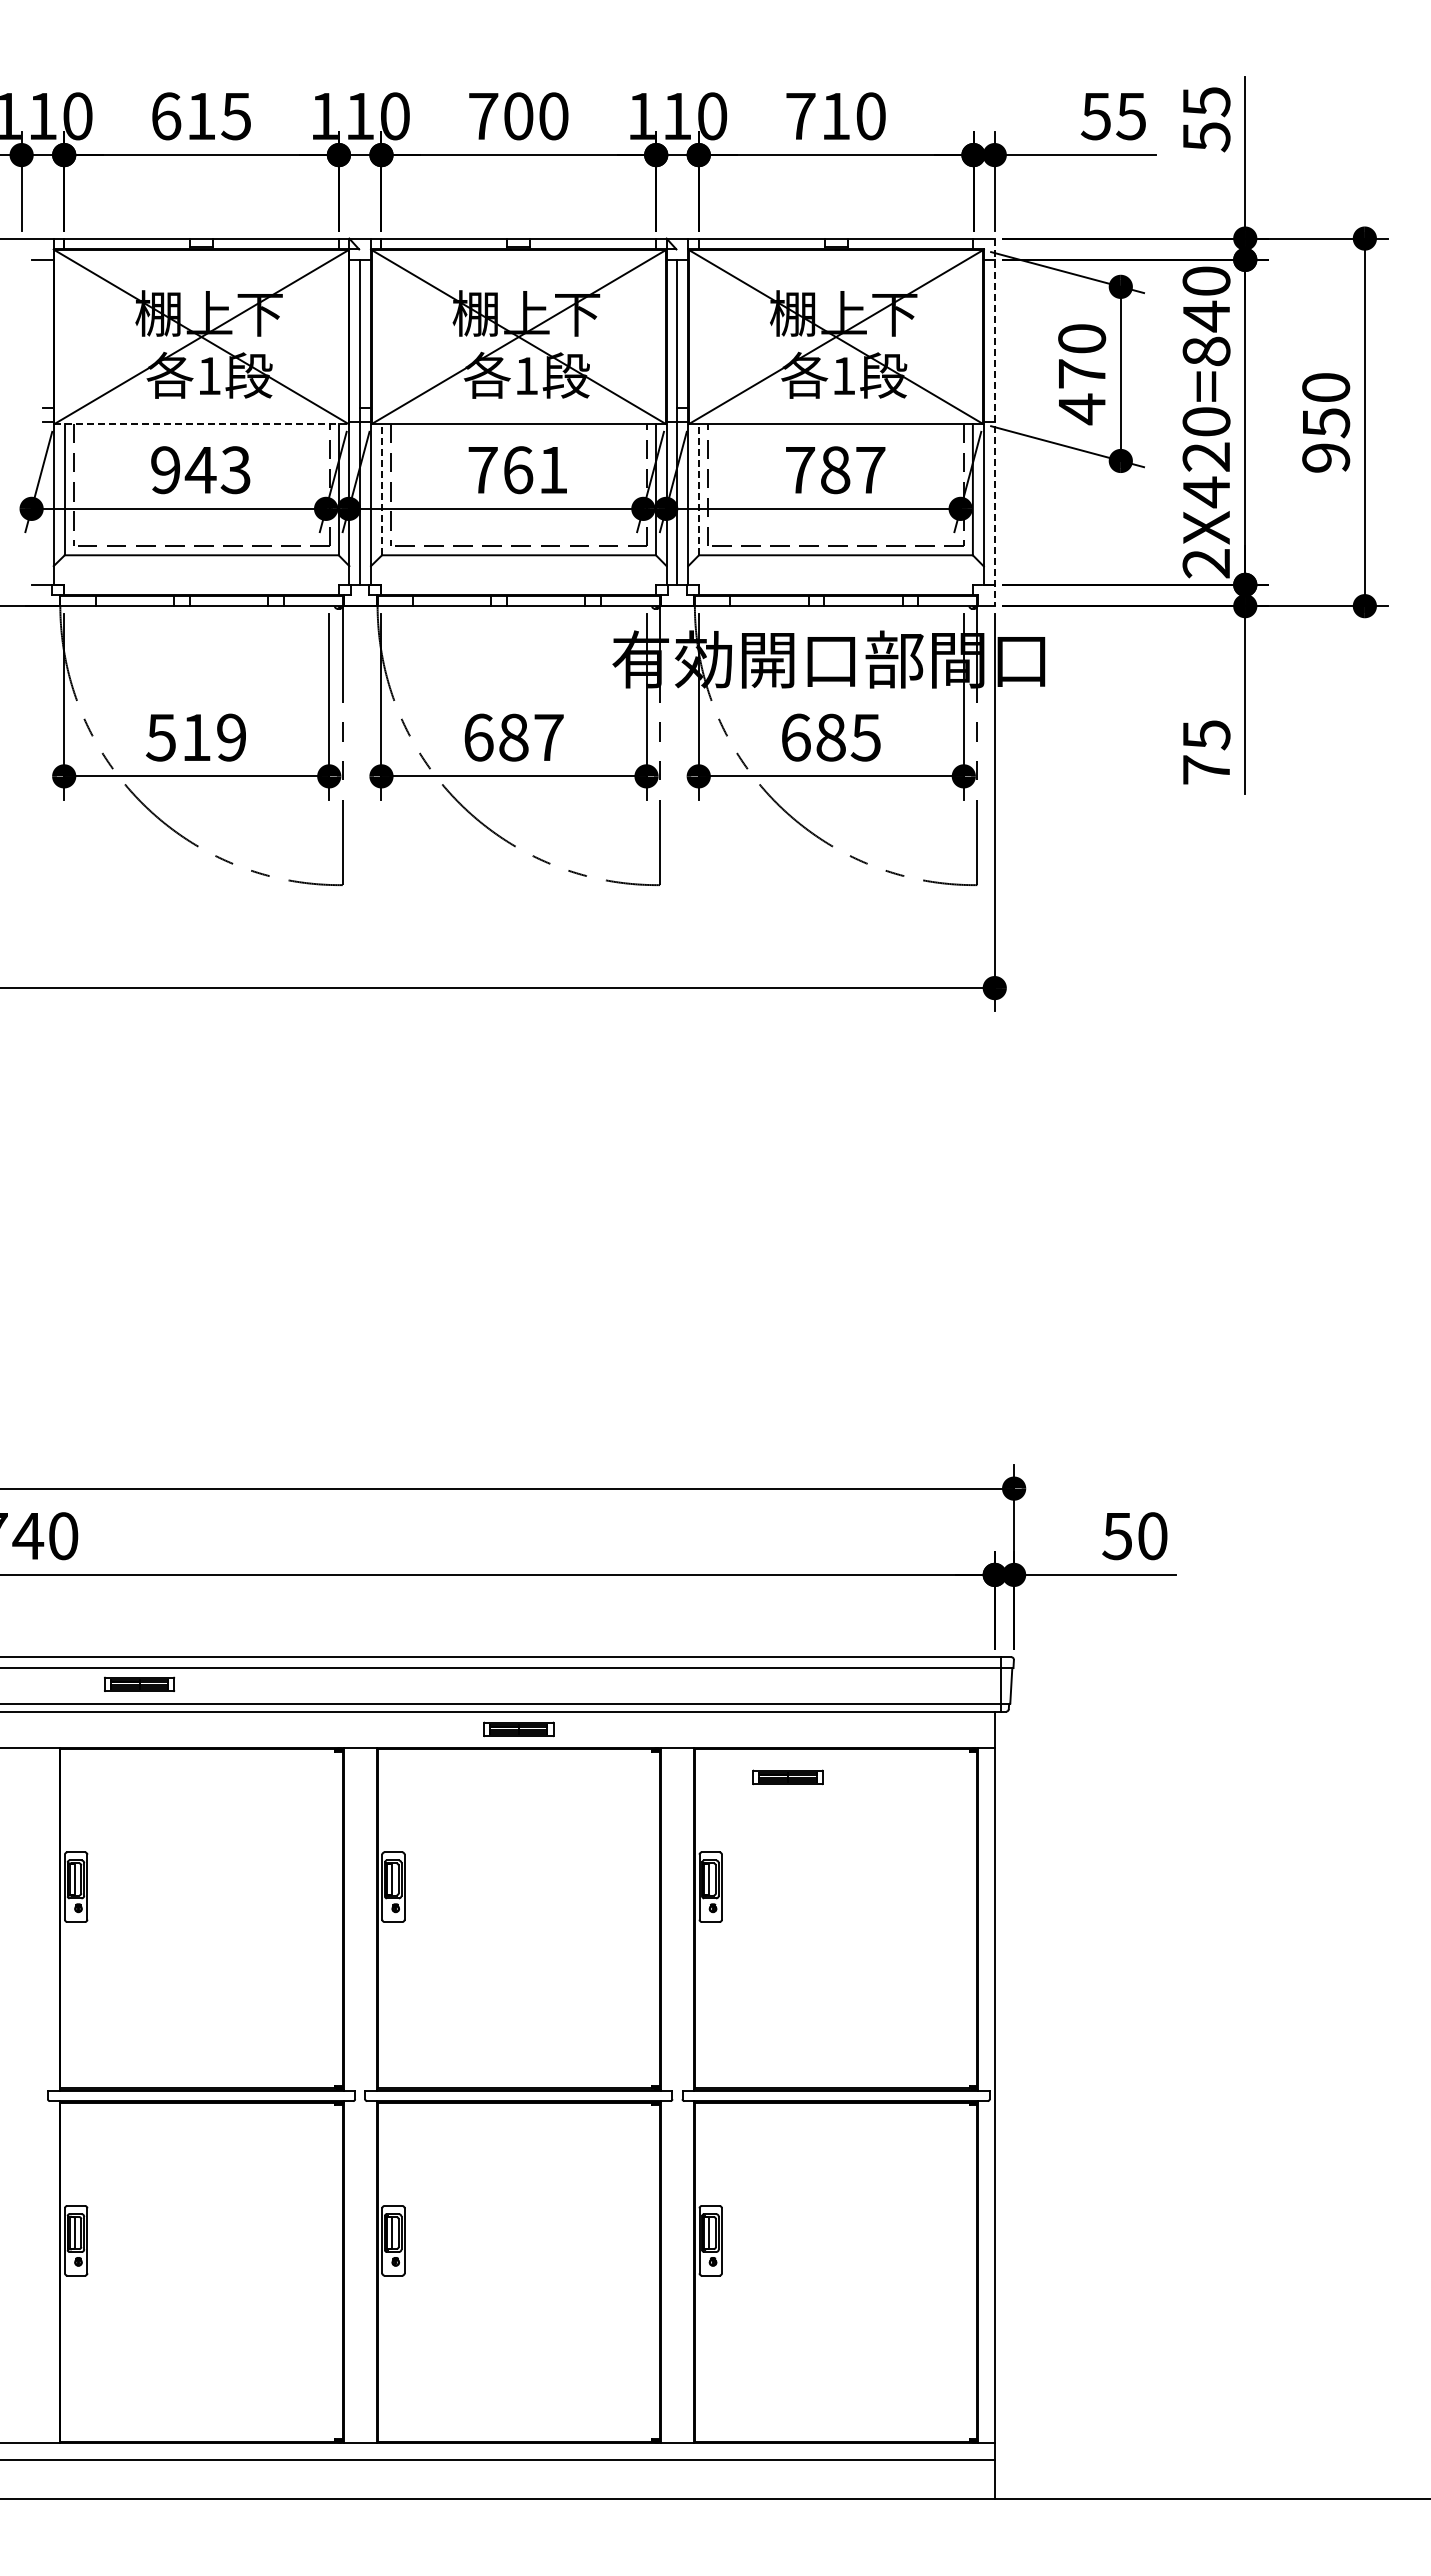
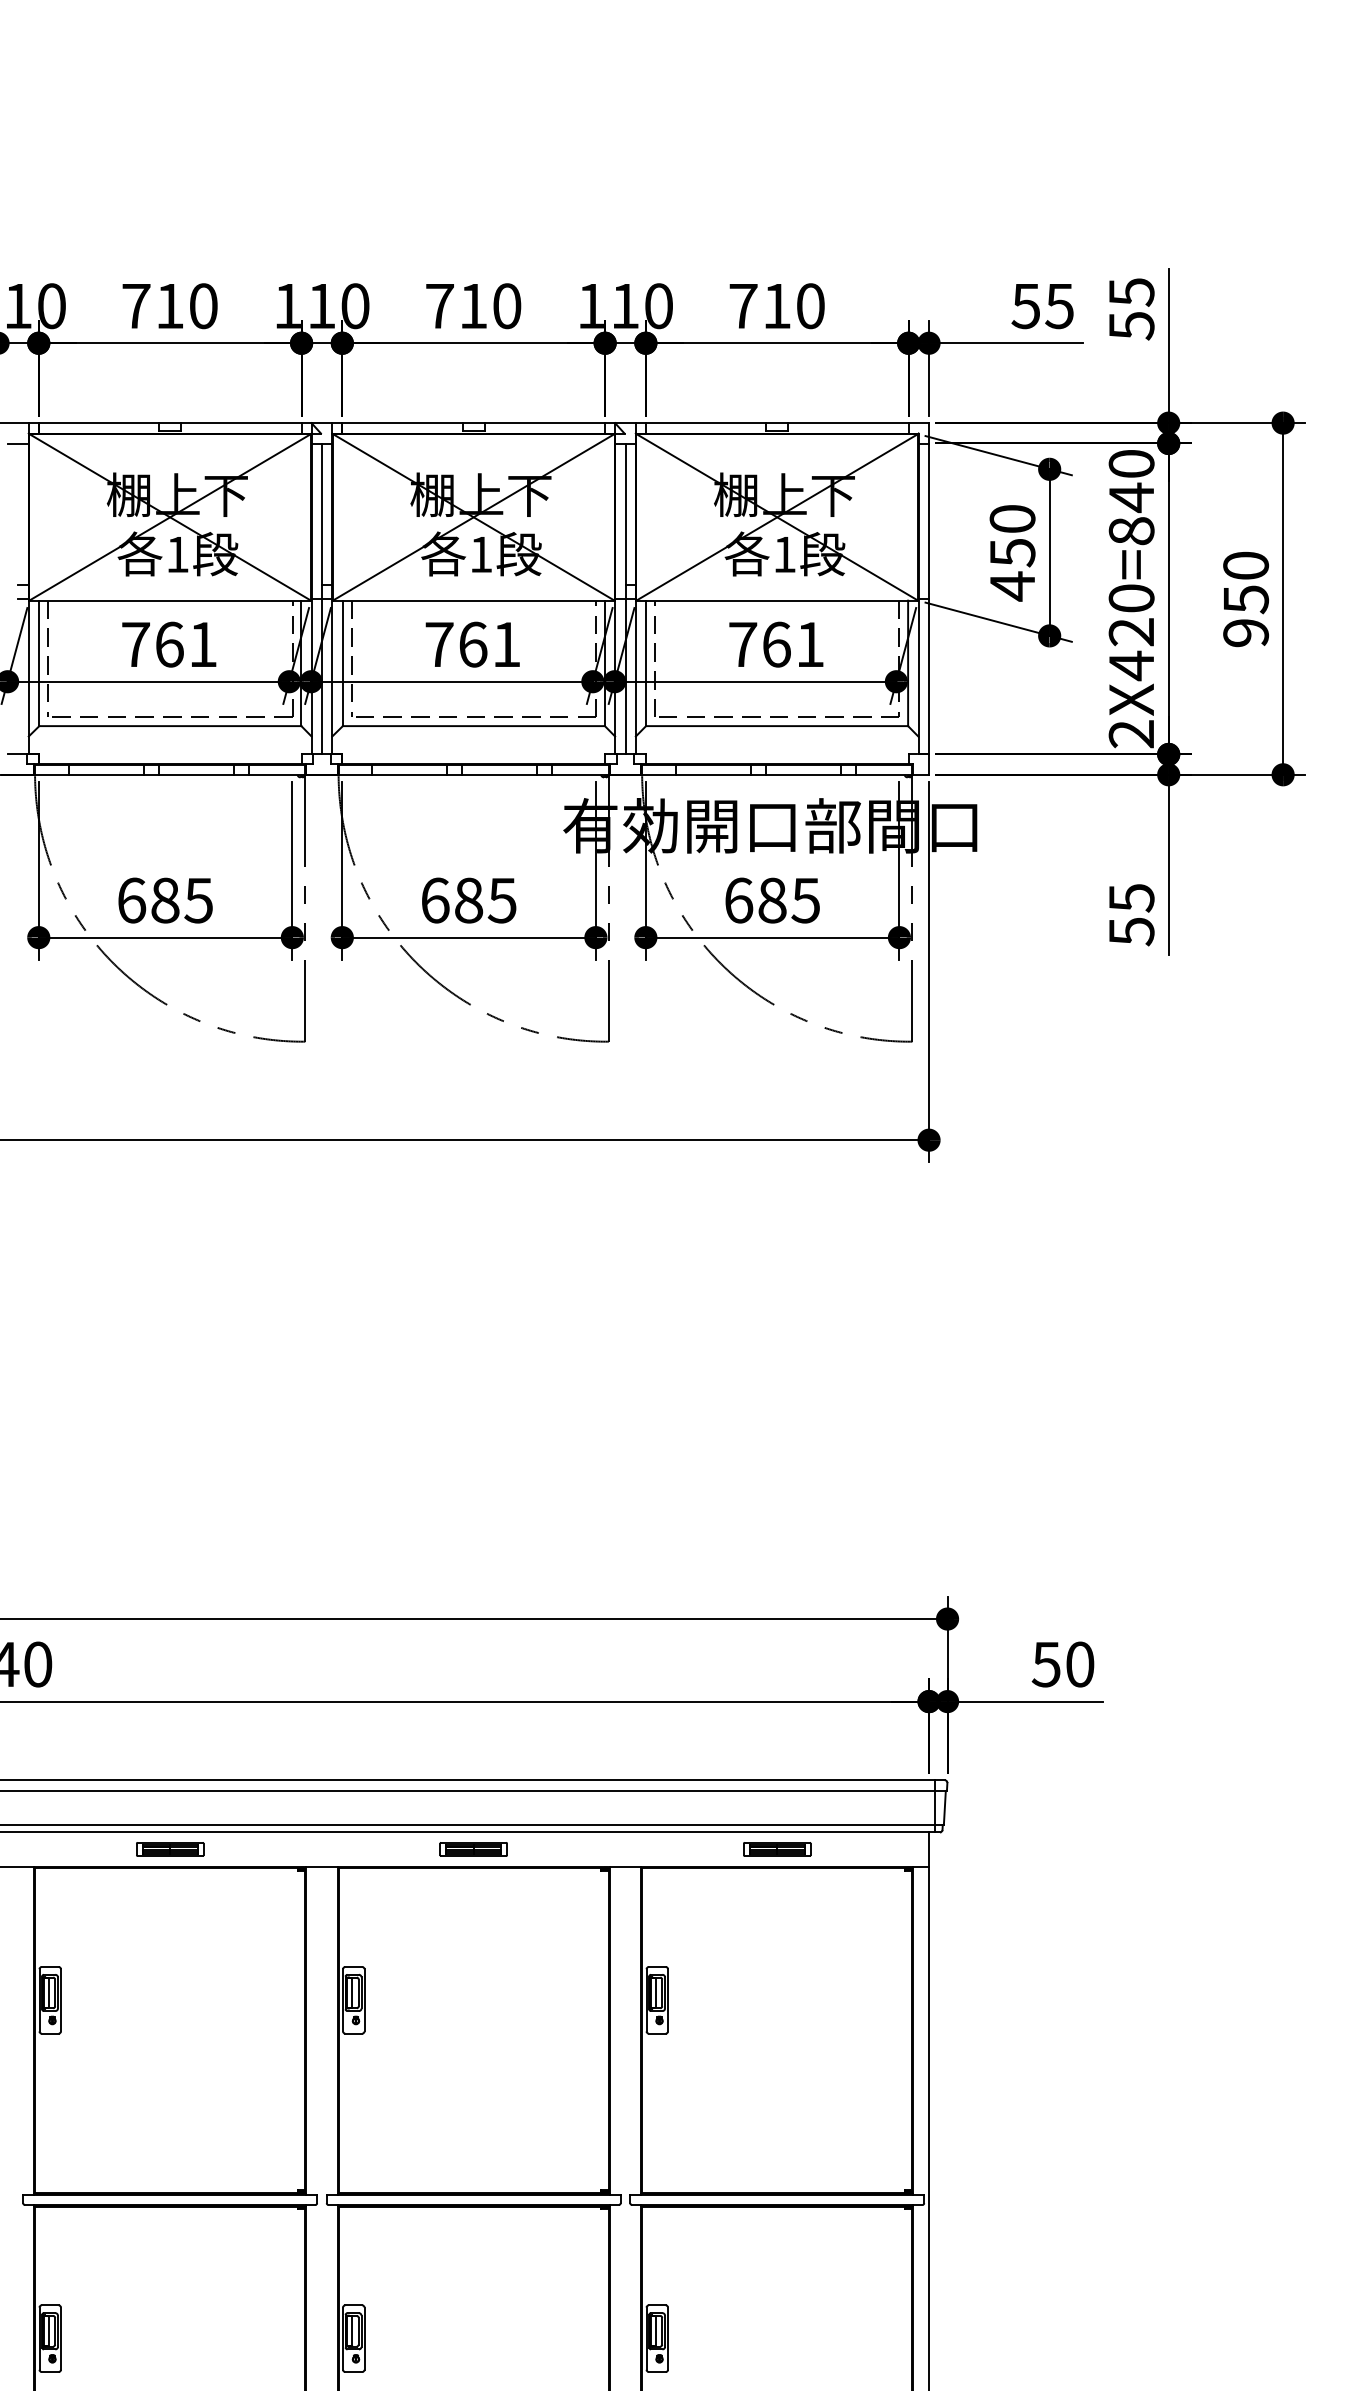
text: (201, 116) -> (170, 306), 615 -> 710
text: (518, 116) -> (473, 306), 700 -> 710
text: (1082, 374) -> (1012, 553), 470 -> 450
line: (994, 422) -> (928, 599), dashed -> solid
line: (202, 424) -> (171, 600), dashed -> solid
text: (200, 470) -> (169, 645), 943 -> 761
text: (853, 470) -> (793, 645), 787 -> 761
line: (382, 489) -> (343, 663), dashed -> solid
line: (698, 489) -> (645, 663), dashed -> solid
text: (196, 737) -> (165, 900), 519 -> 685
text: (548, 737) -> (502, 900), 687 -> 685
text: (1206, 770) -> (1131, 932), 75 -> 55
part: (139, 1683) -> (170, 1848), moved
part: (787, 1777) -> (776, 1849), moved

